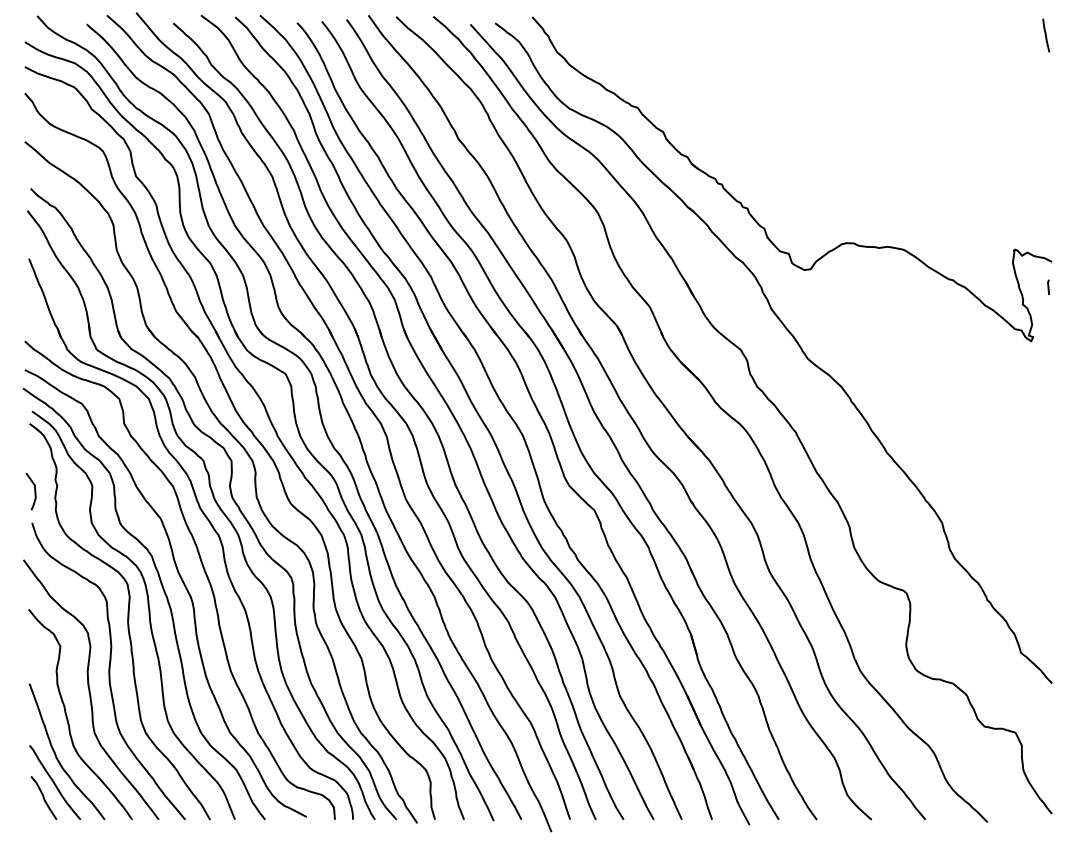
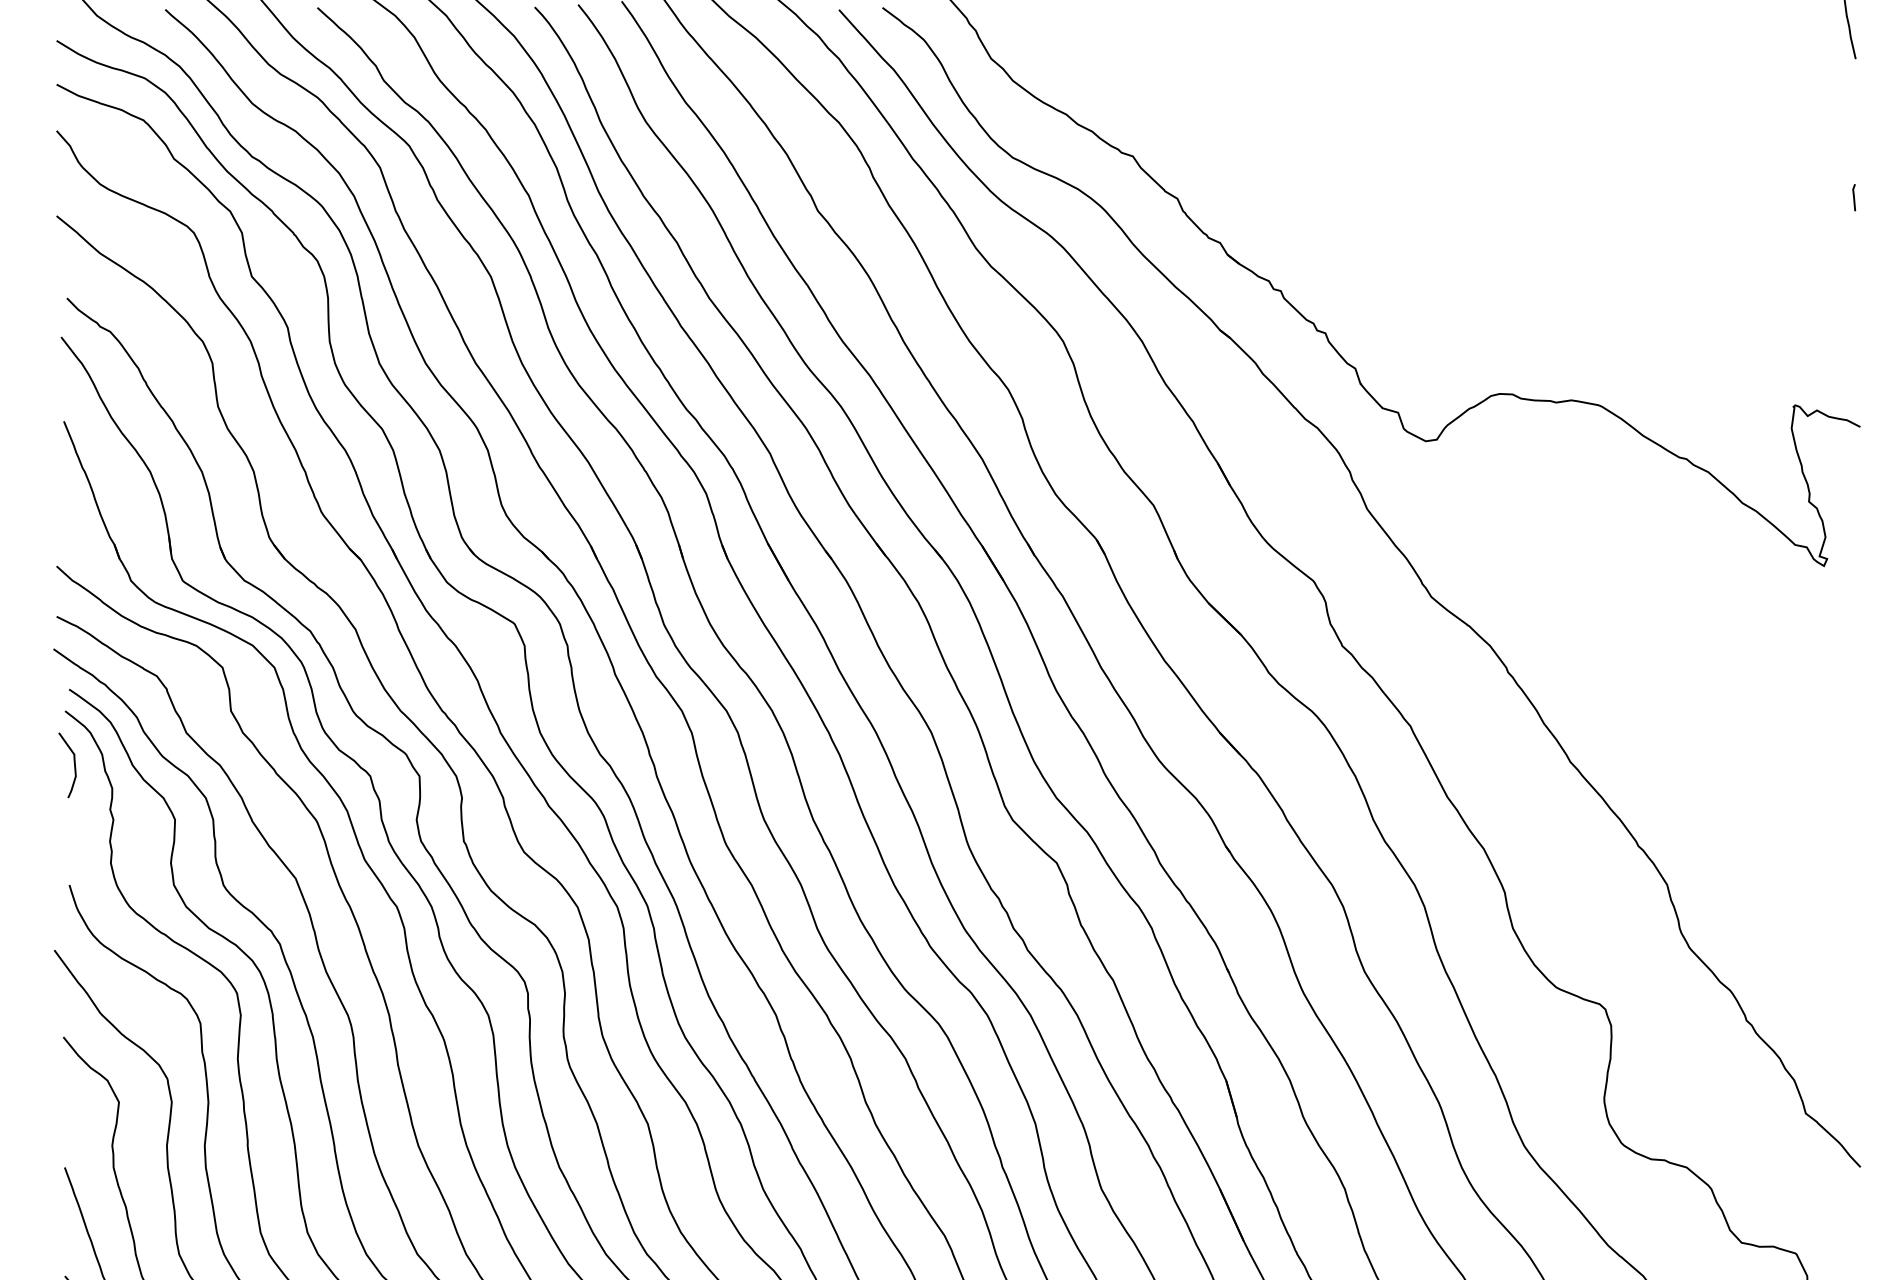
line: (1048, 287) -> (1854, 197), moved
curve: (34, 491) -> (73, 765), moved

